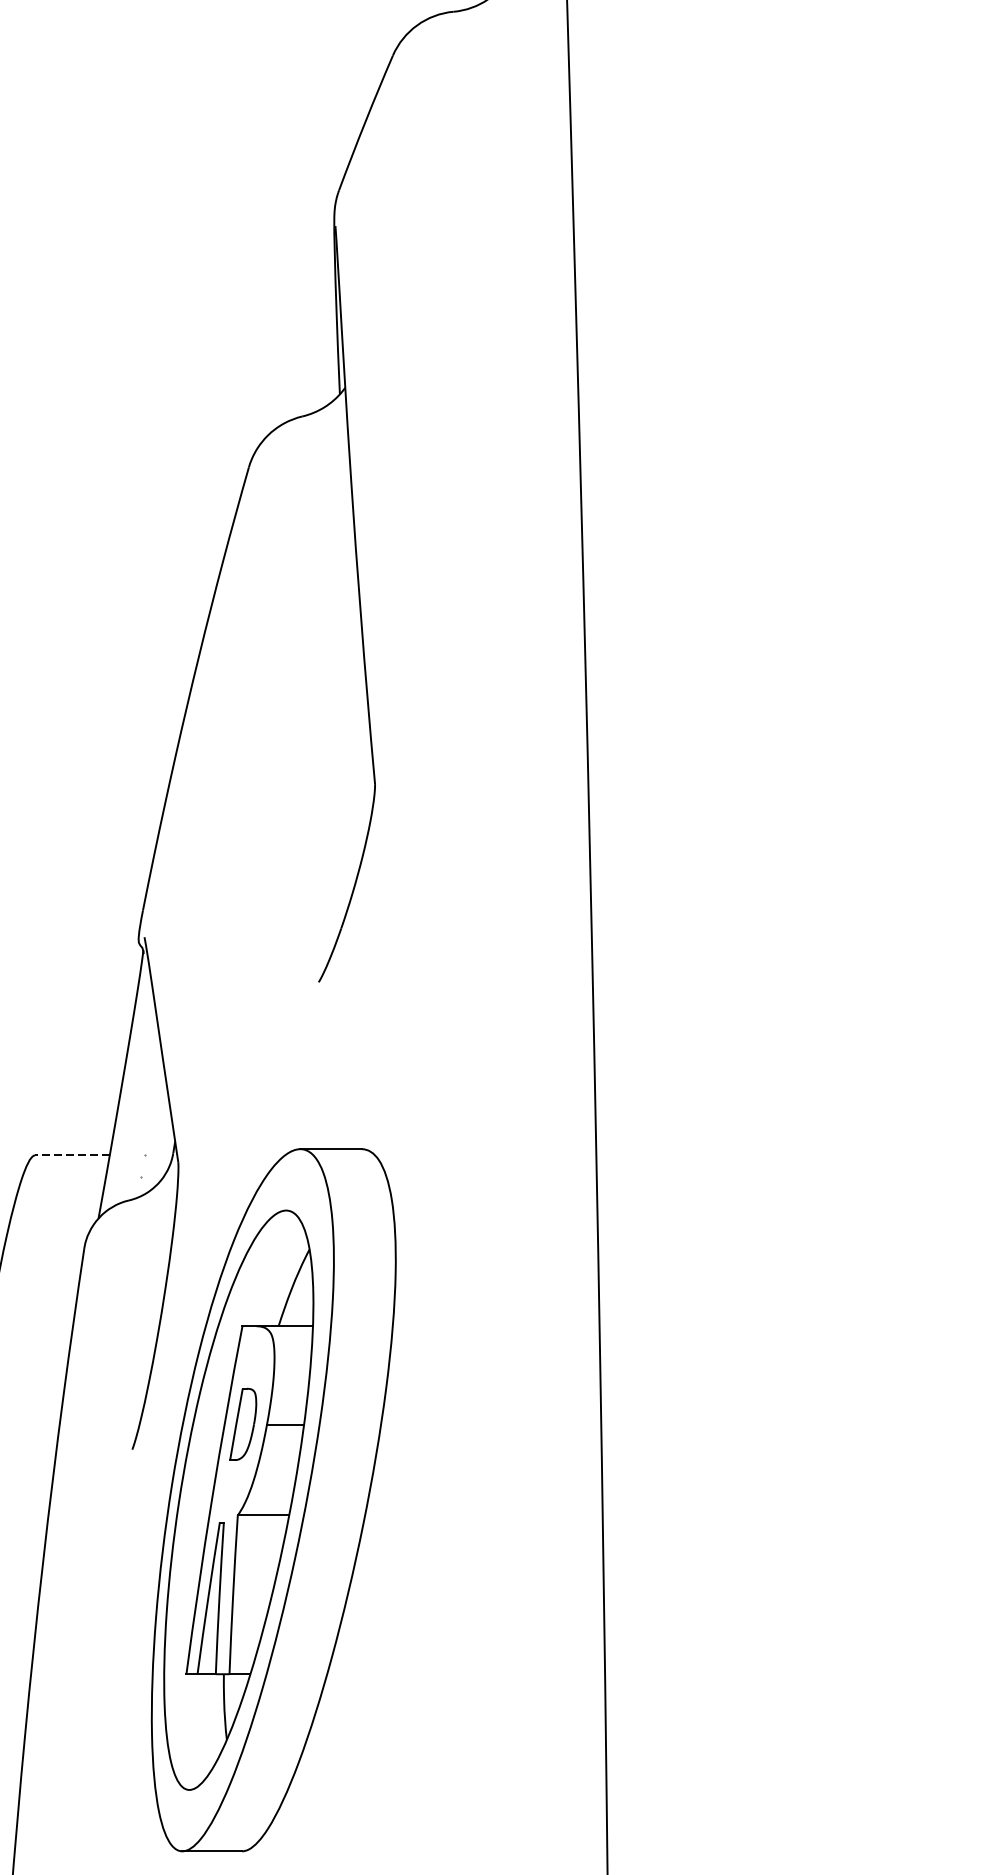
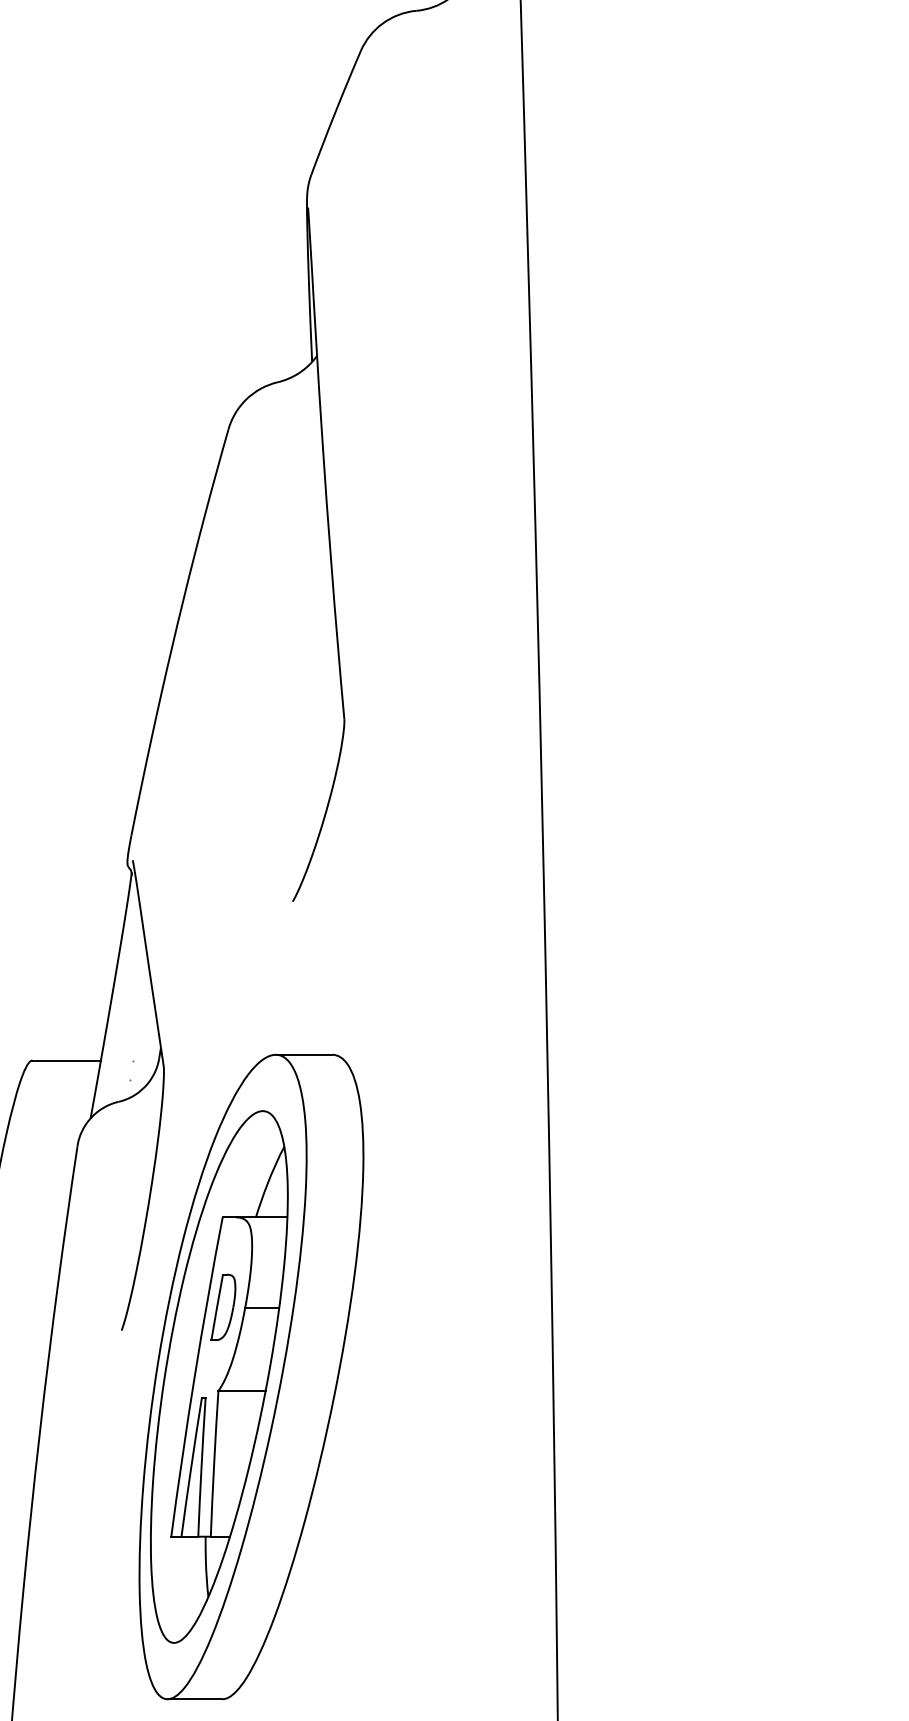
line: (72, 1155) -> (66, 1060), dashed -> solid

